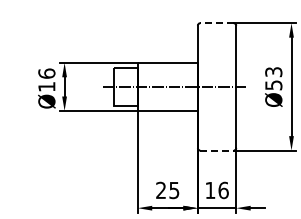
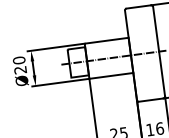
line: (217, 23) -> (139, 7), dashed -> solid
text: (46, 79) -> (19, 64), Ø16 -> Ø20
line: (217, 150) -> (151, 100), dashed -> solid

